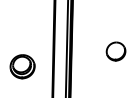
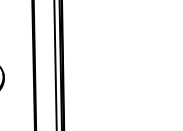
part: (115, 51) -> (134, 47), removed

